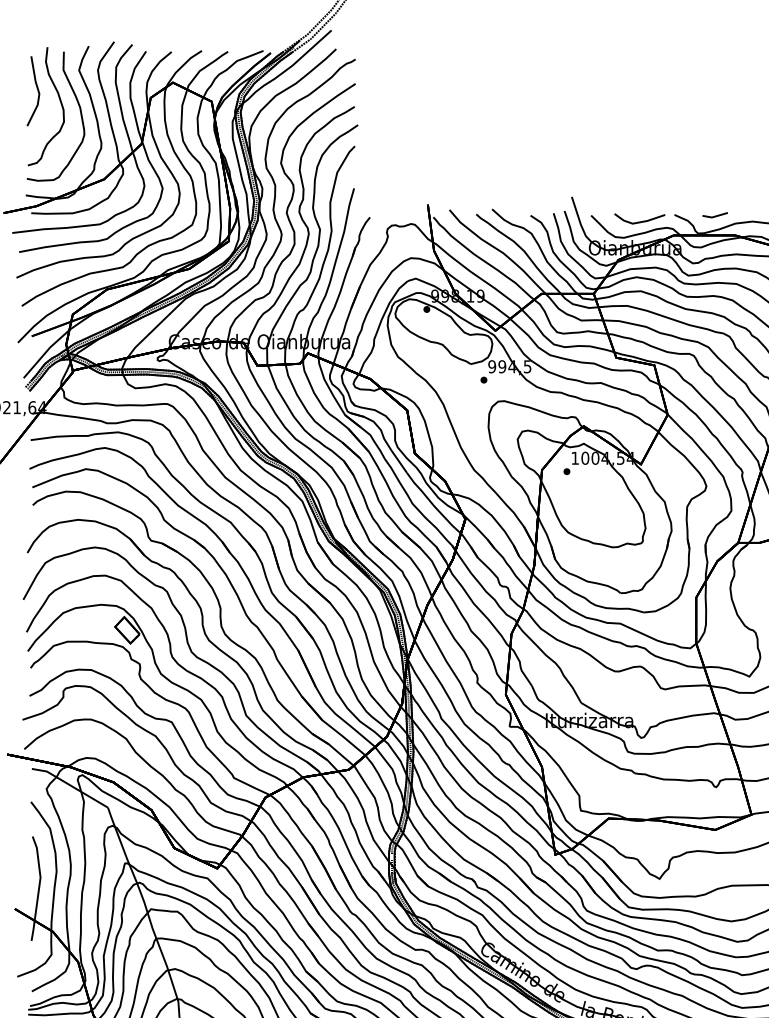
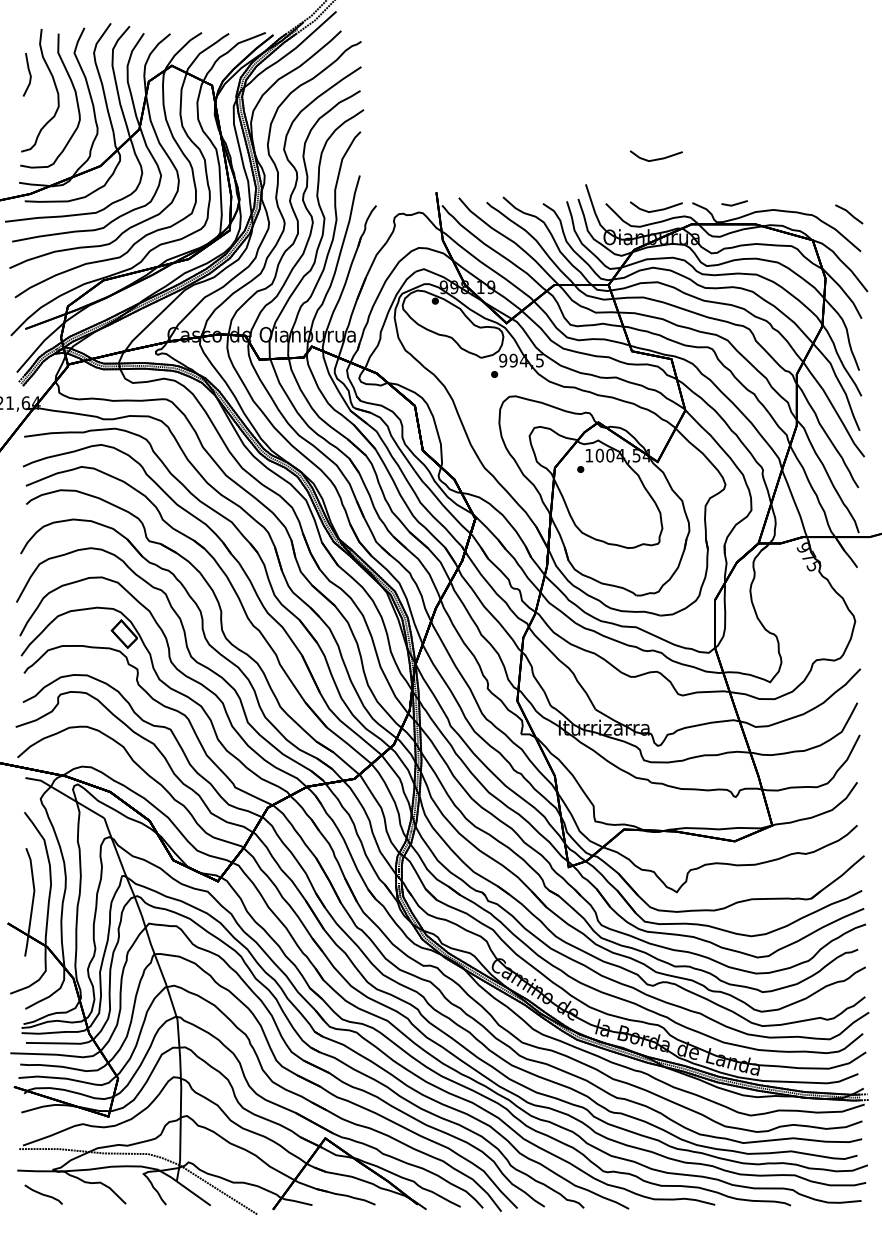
part: (33, 91) -> (27, 74), size x0.6
line: (639, 172) -> (656, 158), added

